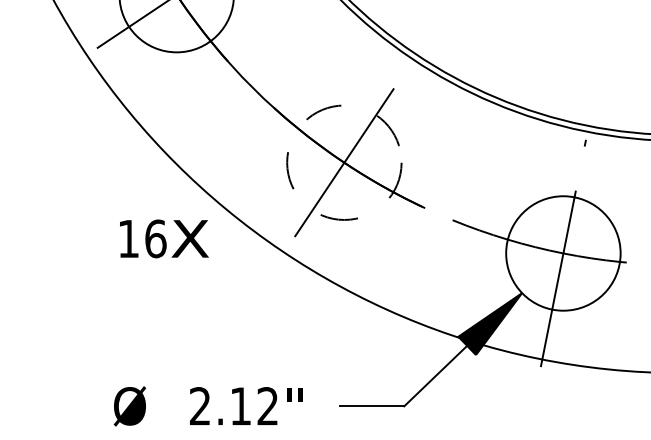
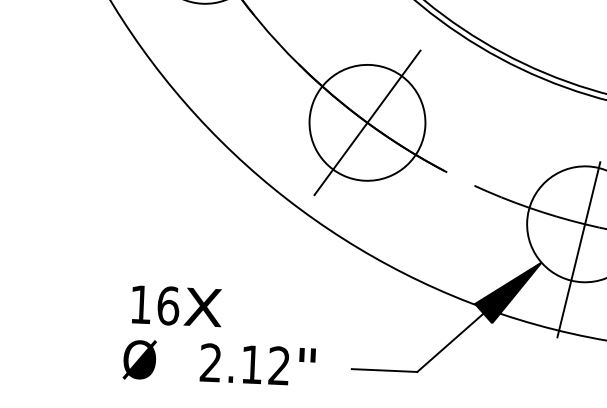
circle: (344, 162) -> (367, 122), dashed -> solid
text: (164, 238) -> (177, 305), moved

